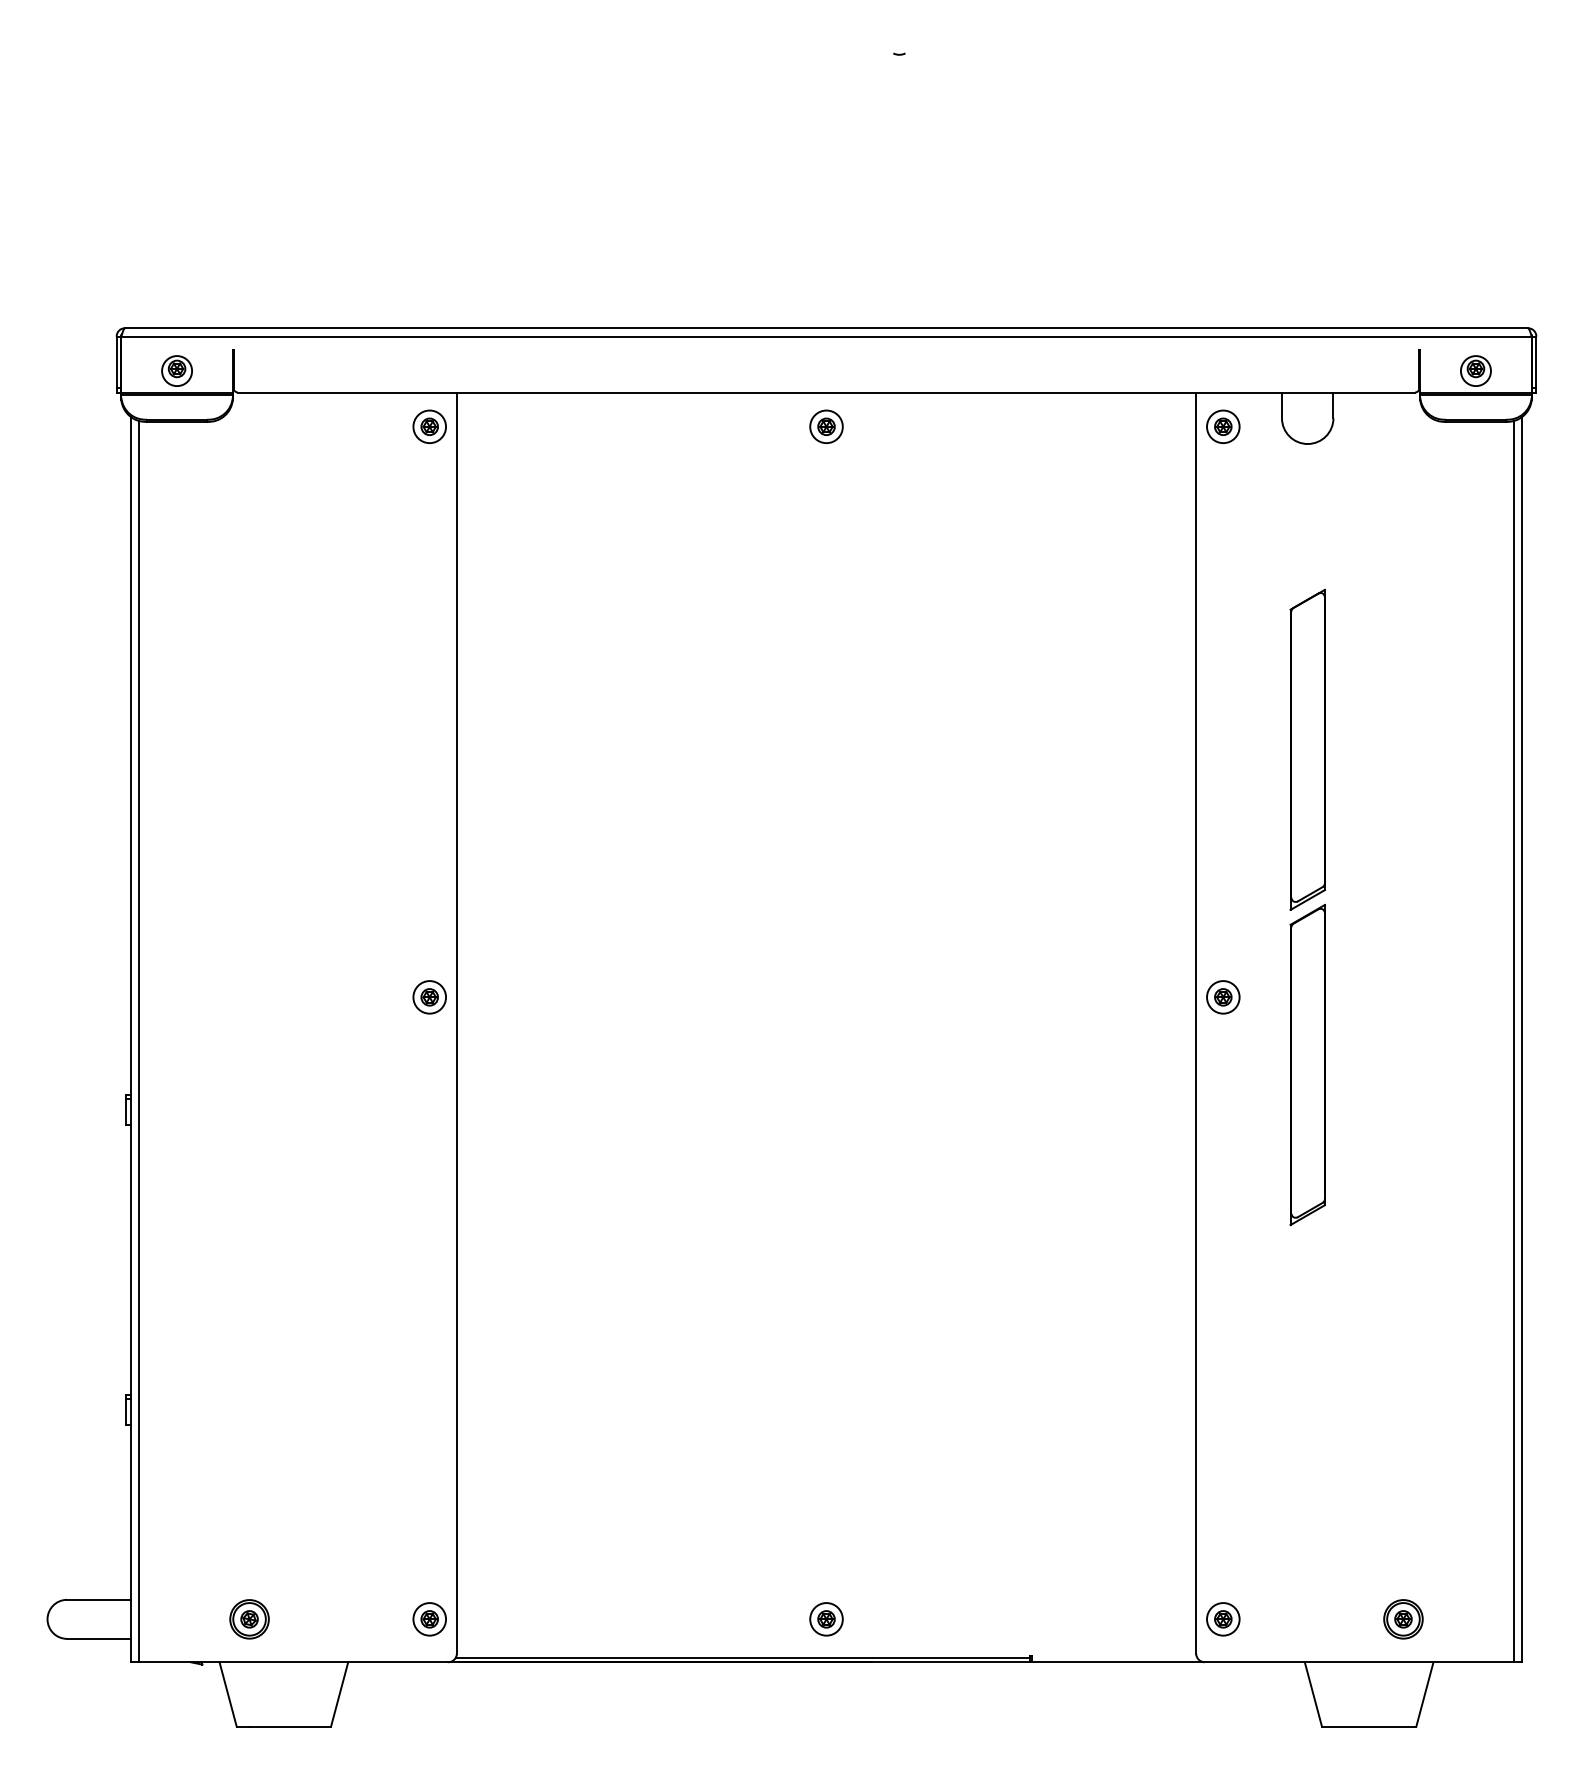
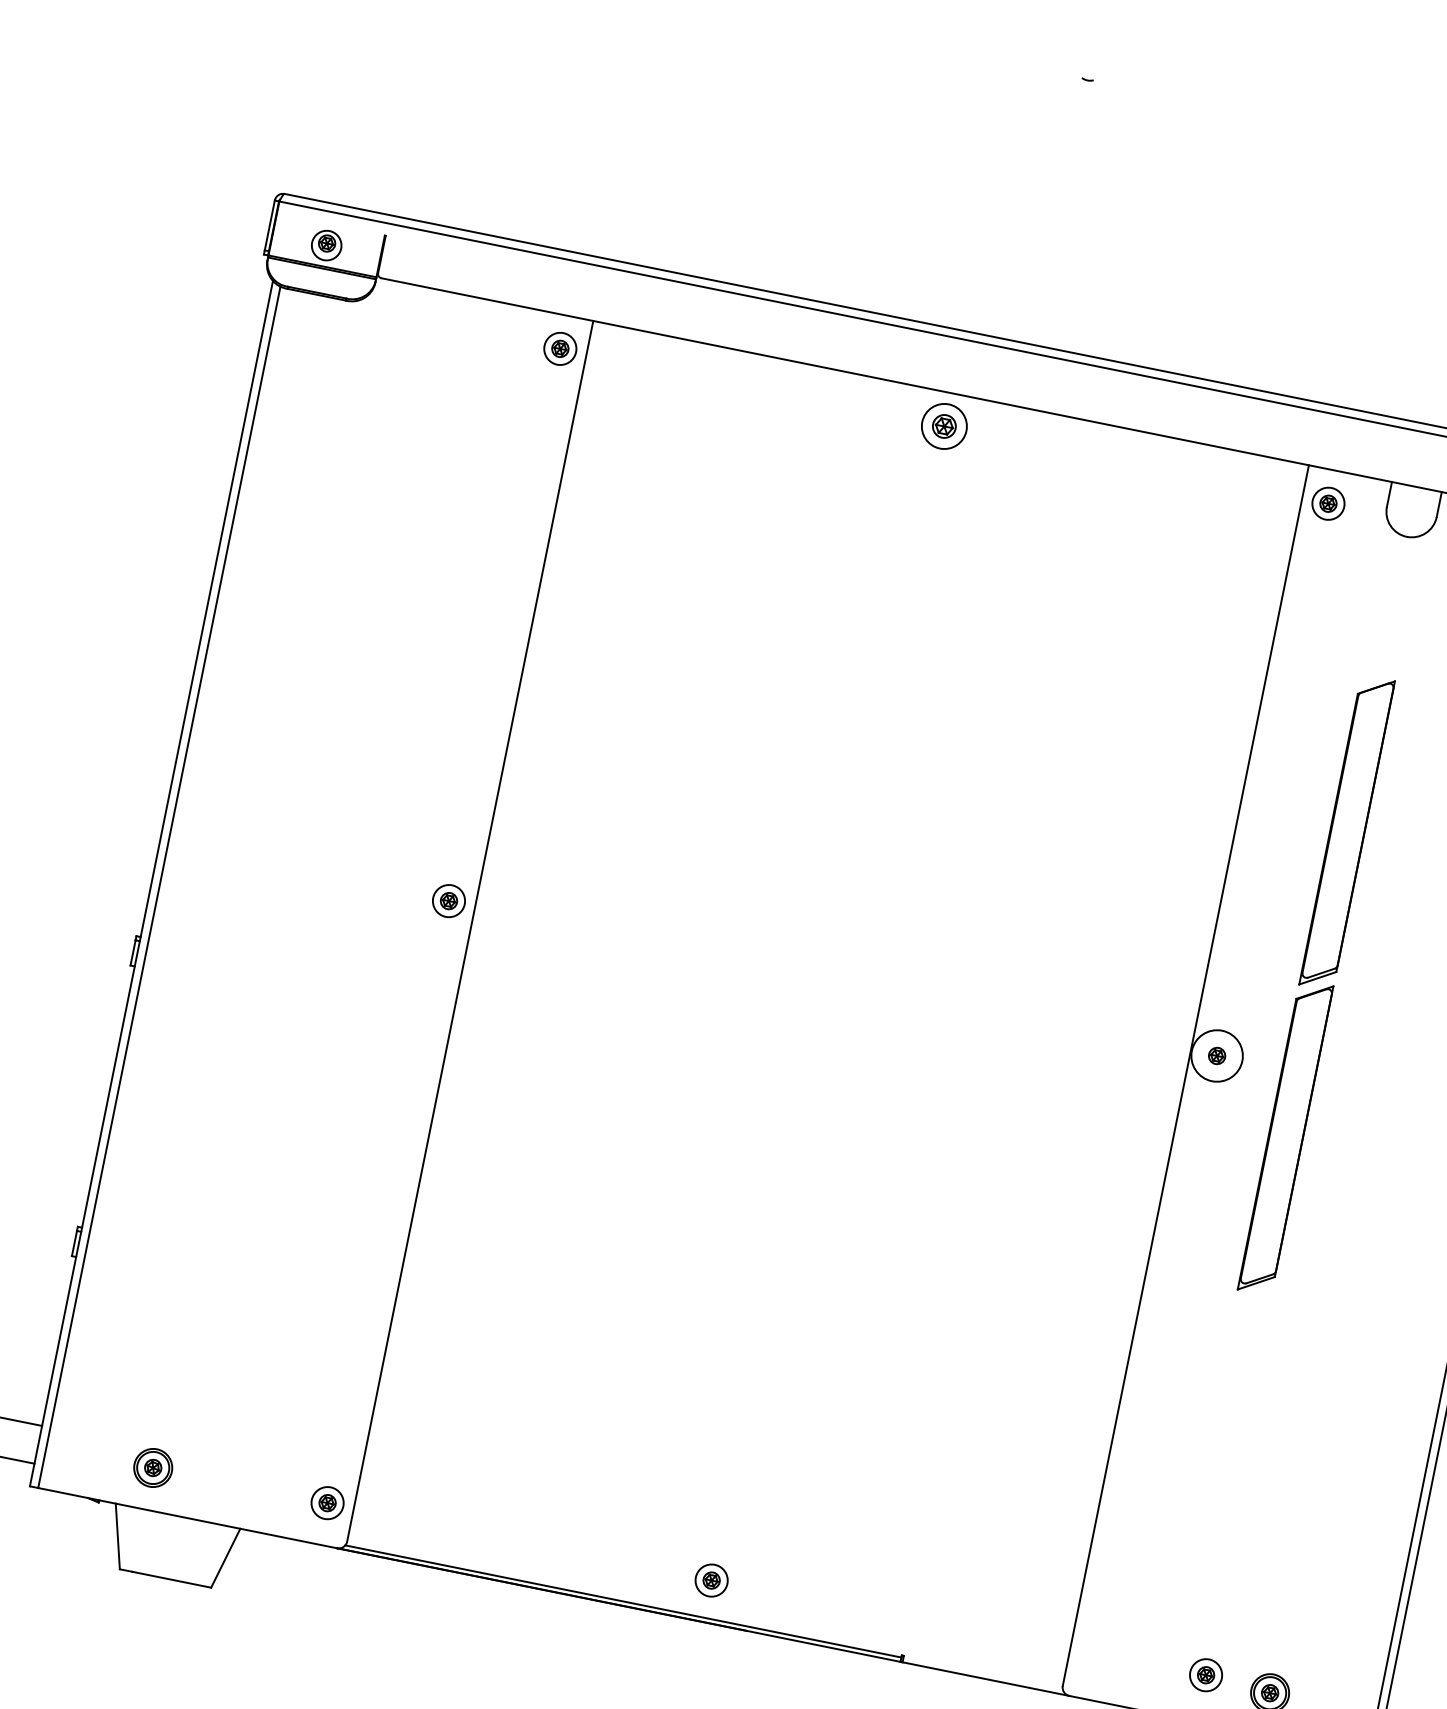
part: (826, 426) -> (944, 425), size x1.4
circle: (1223, 997) -> (1217, 1056), size x1.6
part: (1223, 1619) -> (1206, 1675), moved

